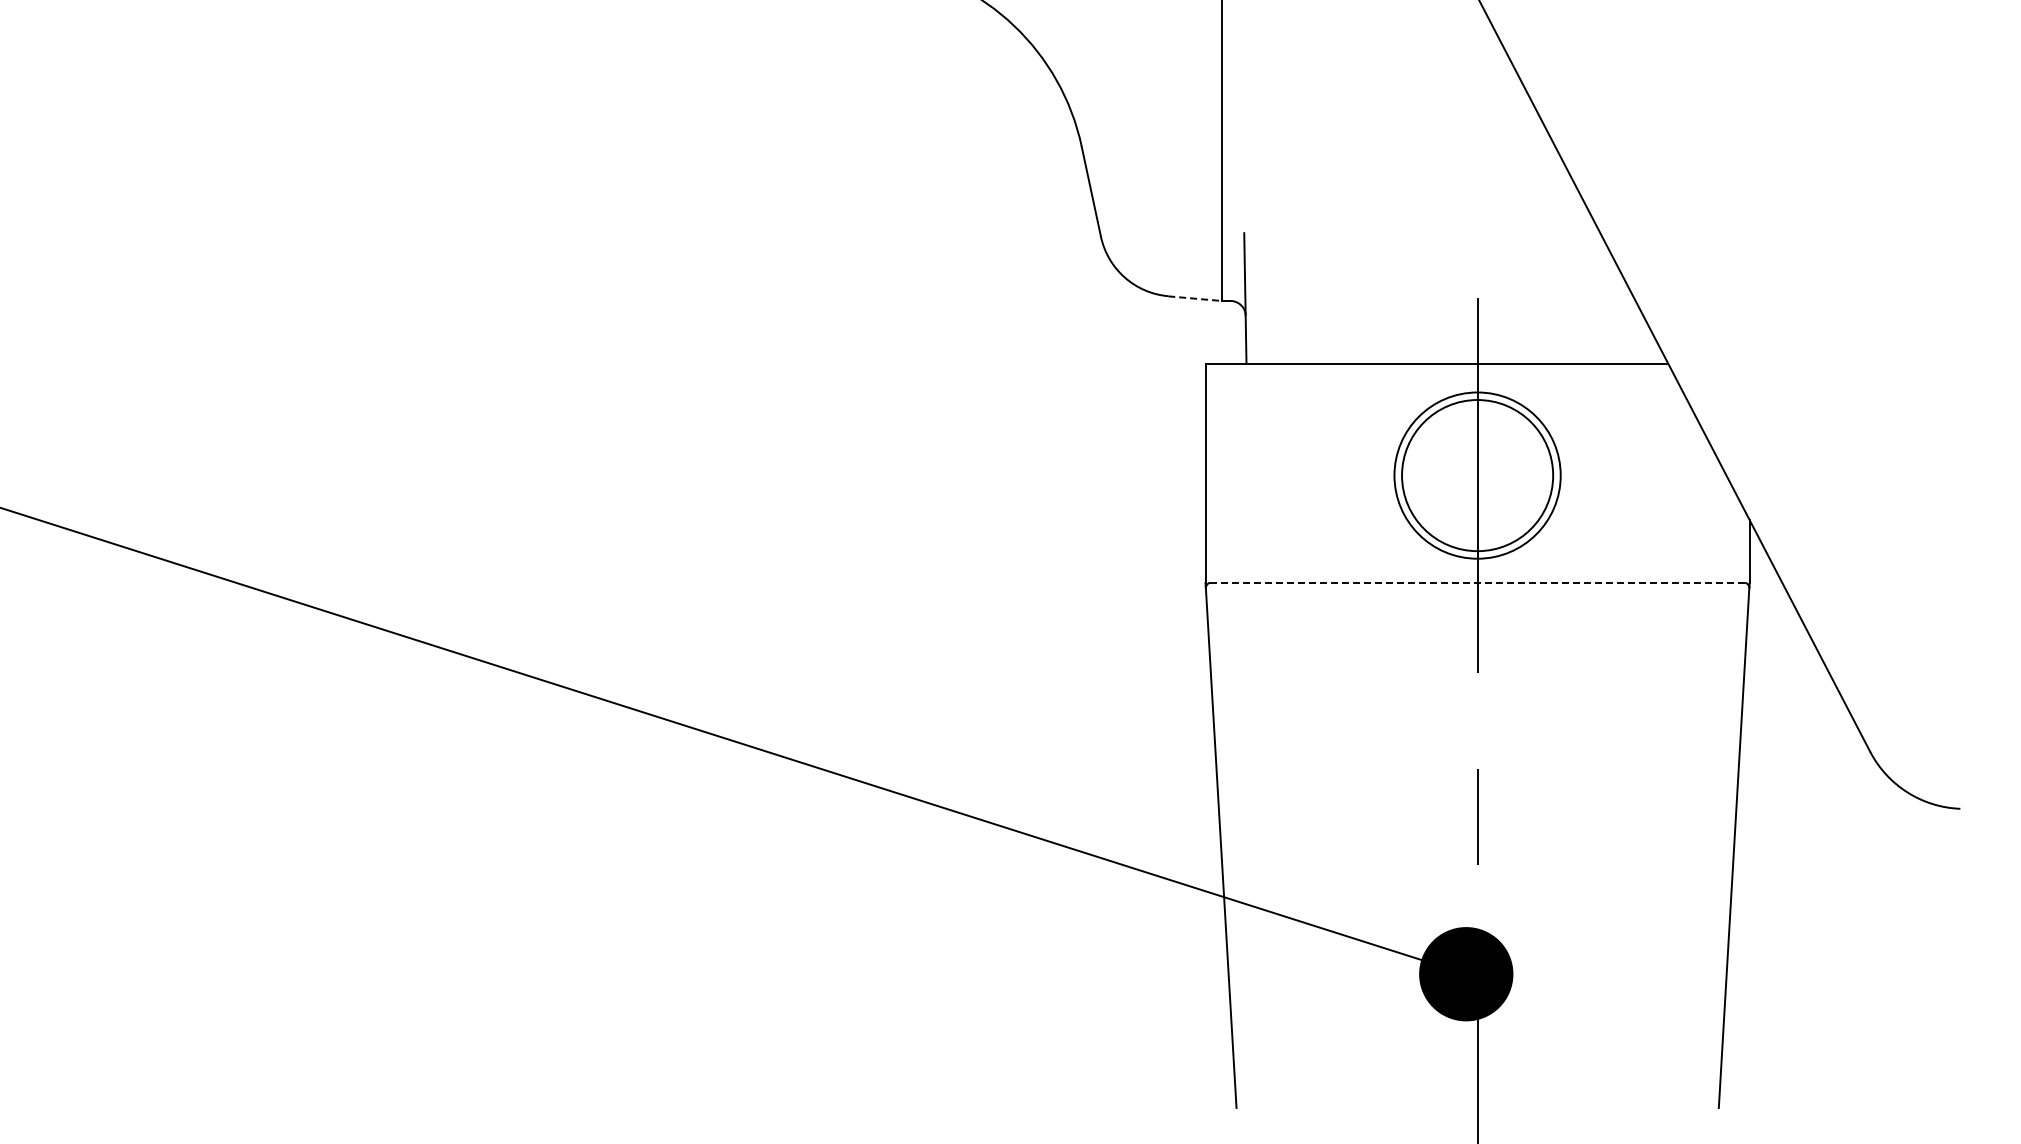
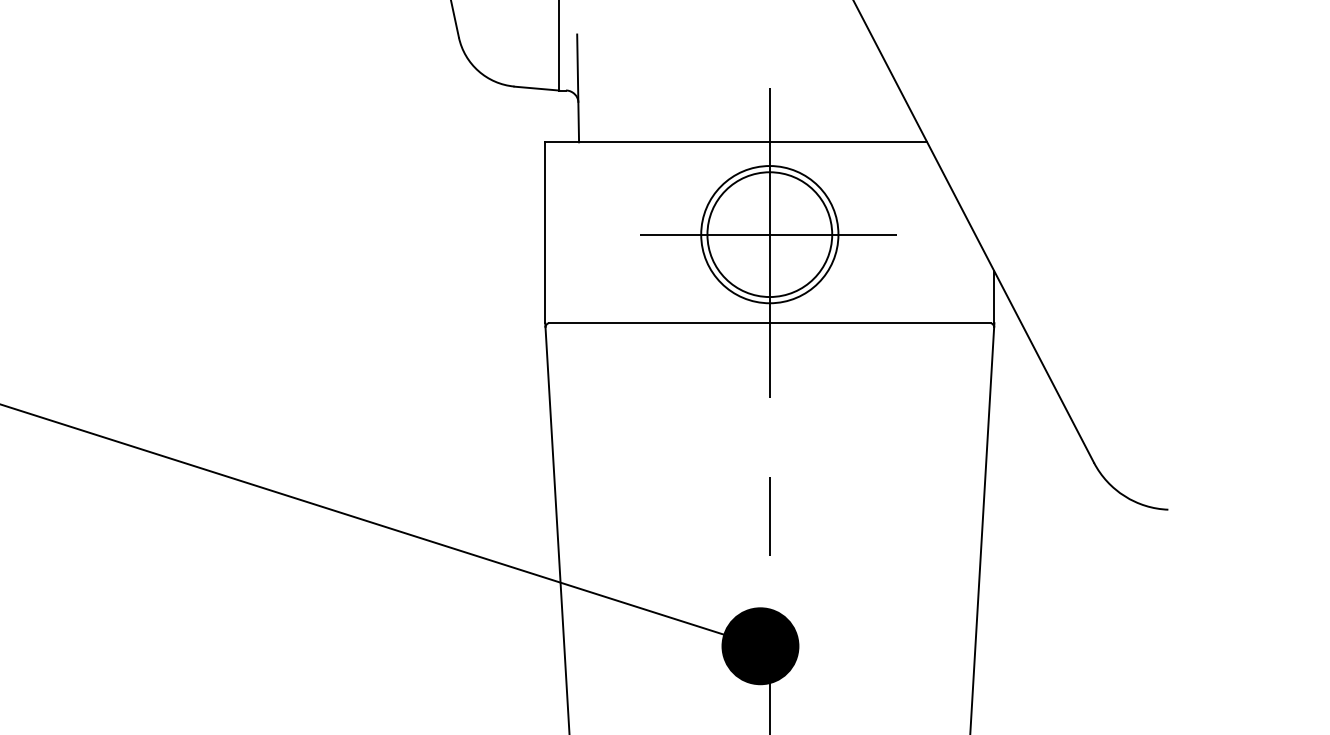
line: (1195, 298) -> (536, 88), dashed -> solid
line: (1475, 475) -> (768, 234), added
line: (1477, 582) -> (769, 322), dashed -> solid

